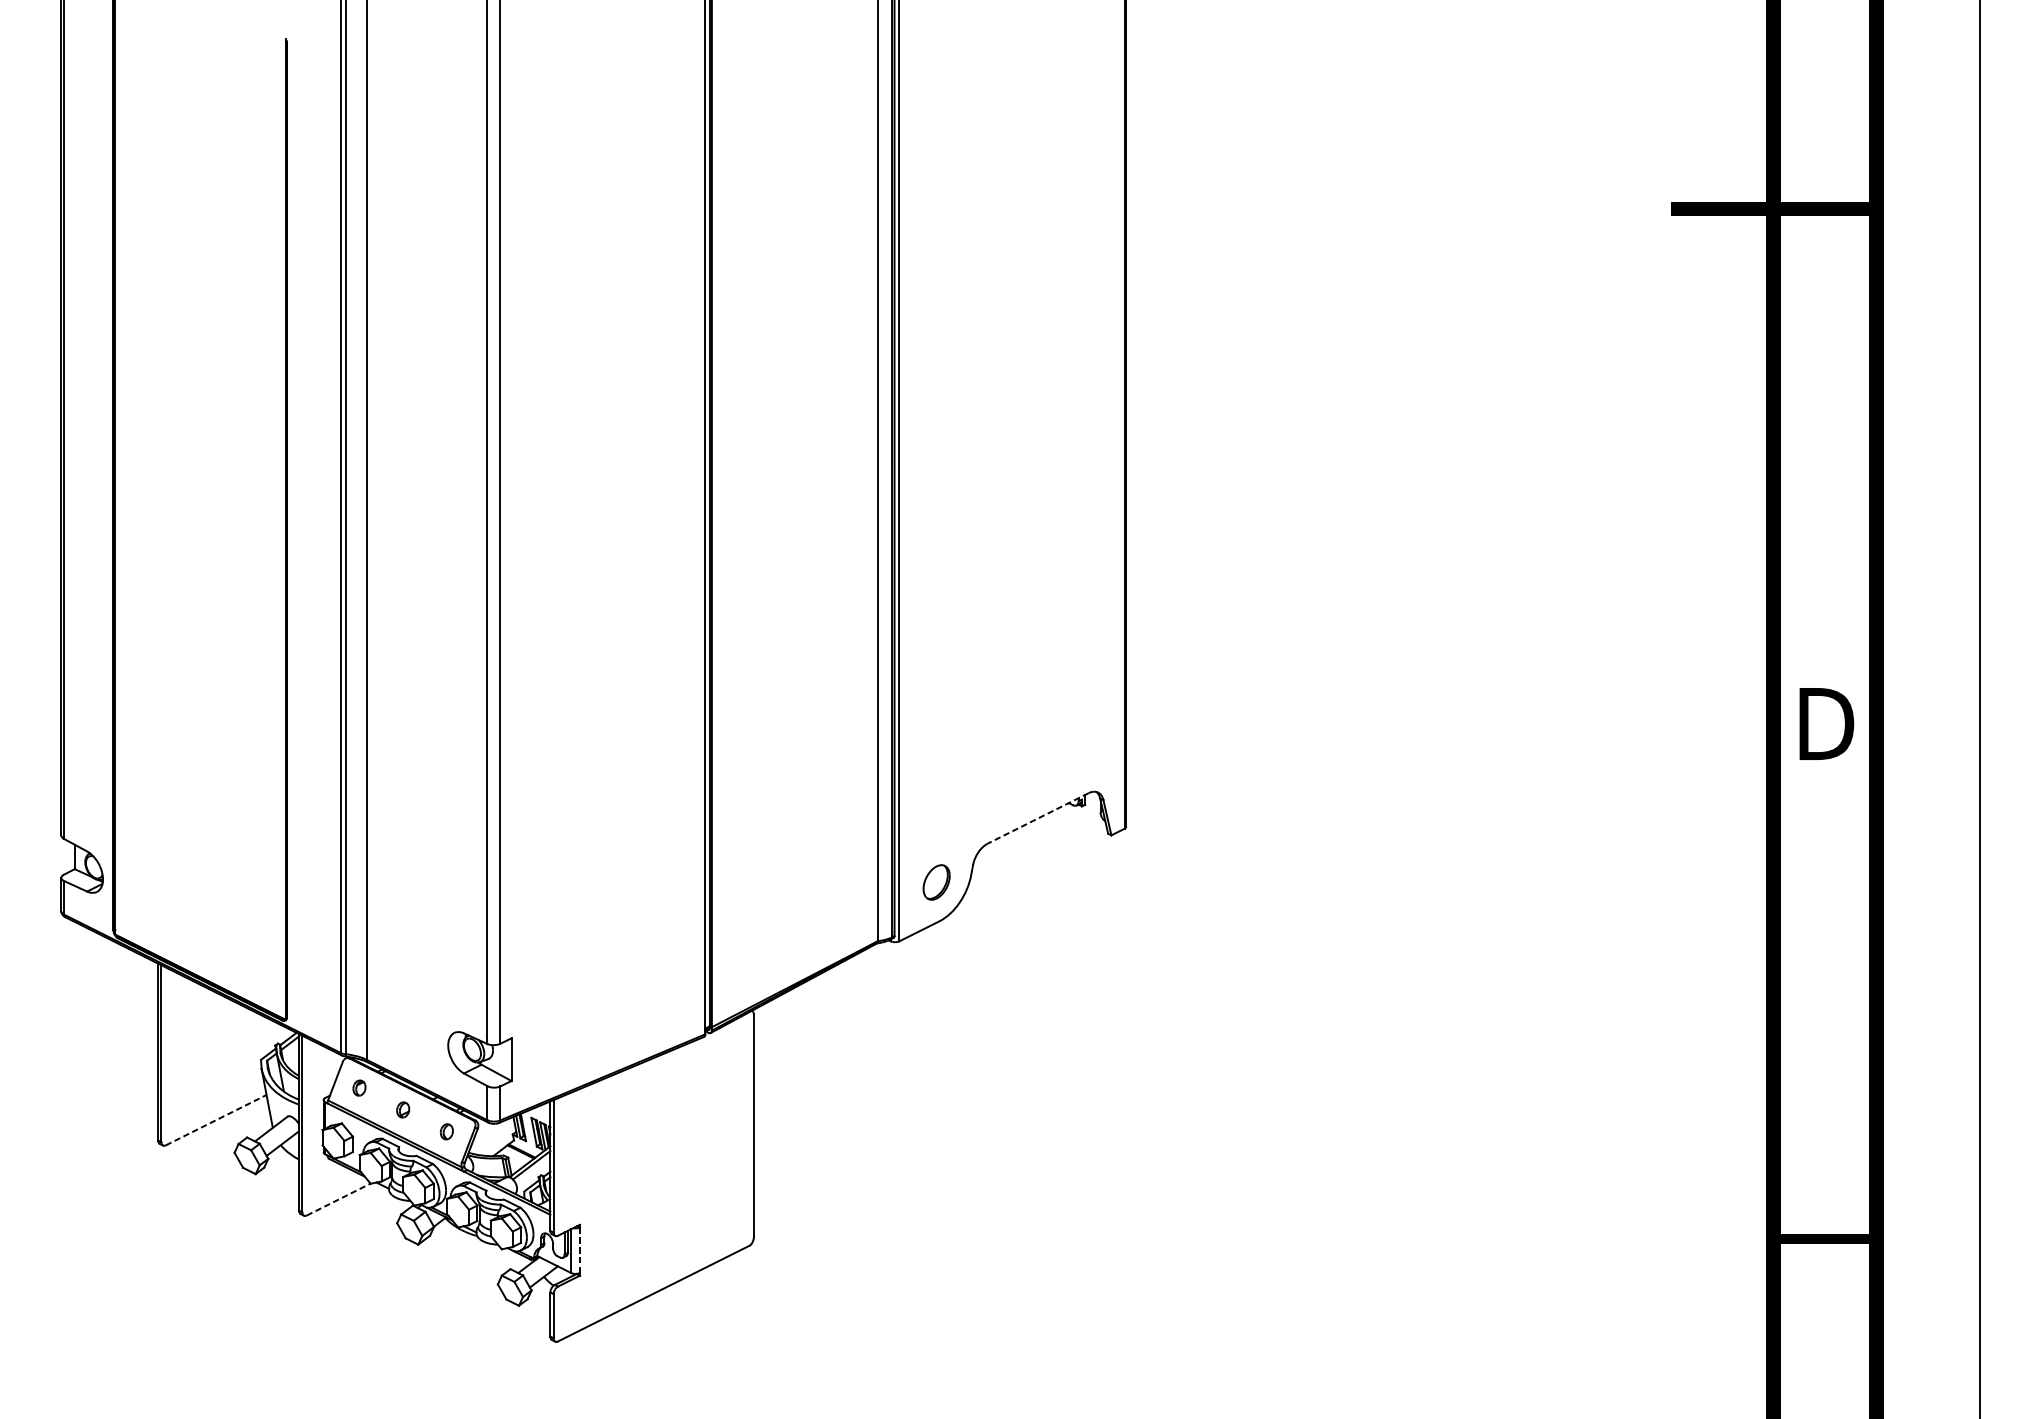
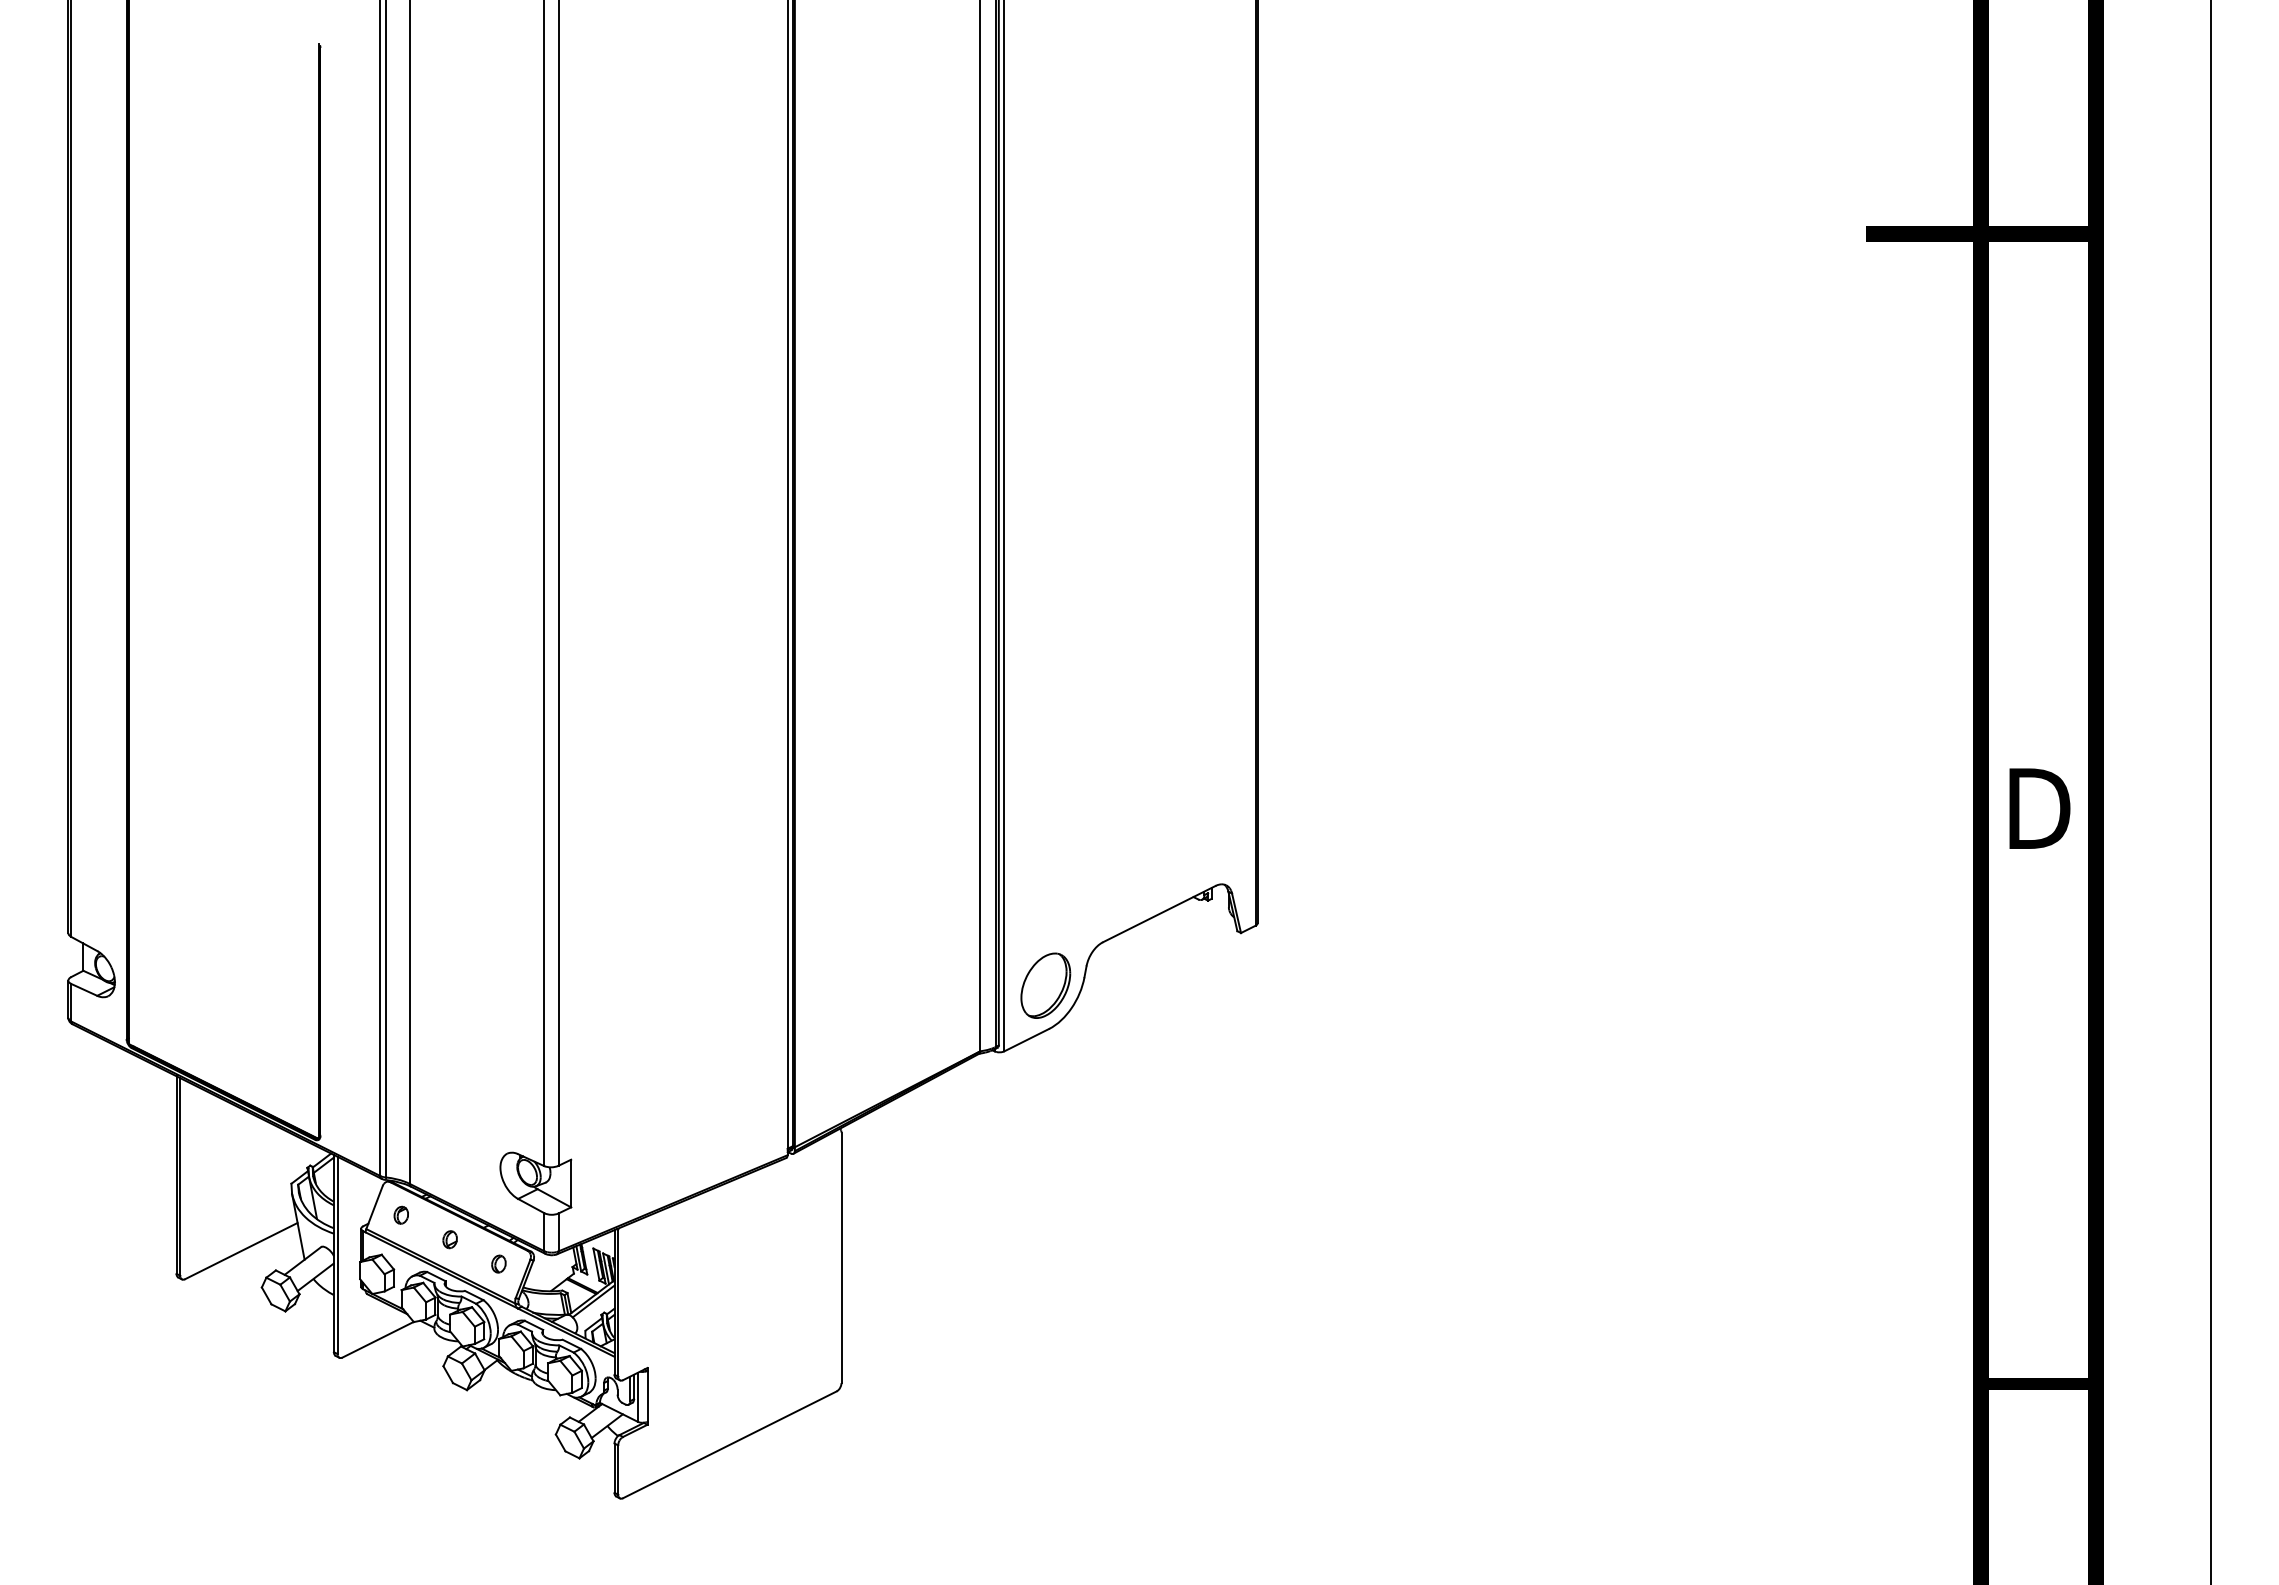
line: (1038, 818) -> (1159, 914), dashed -> solid
part: (936, 882) -> (1045, 985), size x1.67
line: (216, 1120) -> (241, 1251), dashed -> solid
line: (339, 1199) -> (378, 1339), dashed -> solid
line: (579, 1250) -> (647, 1396), dashed -> solid

